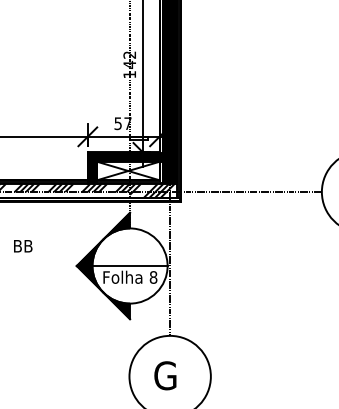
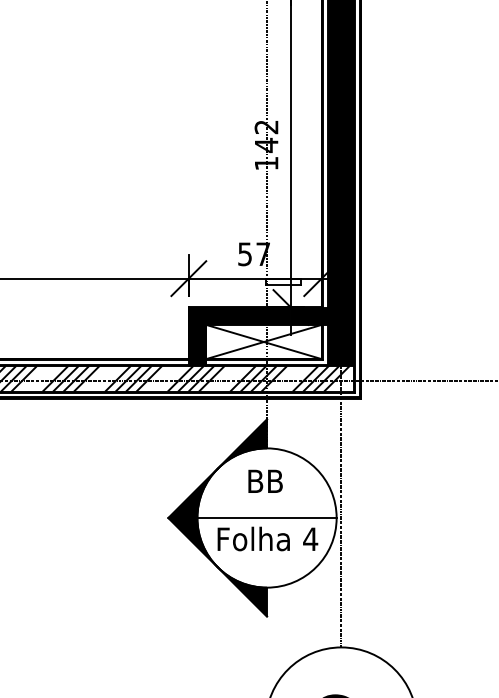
hatch: (69, 194) -> (154, 385), added
text: (23, 246) -> (266, 481), moved
text: (153, 277) -> (310, 539), 8 -> 4

